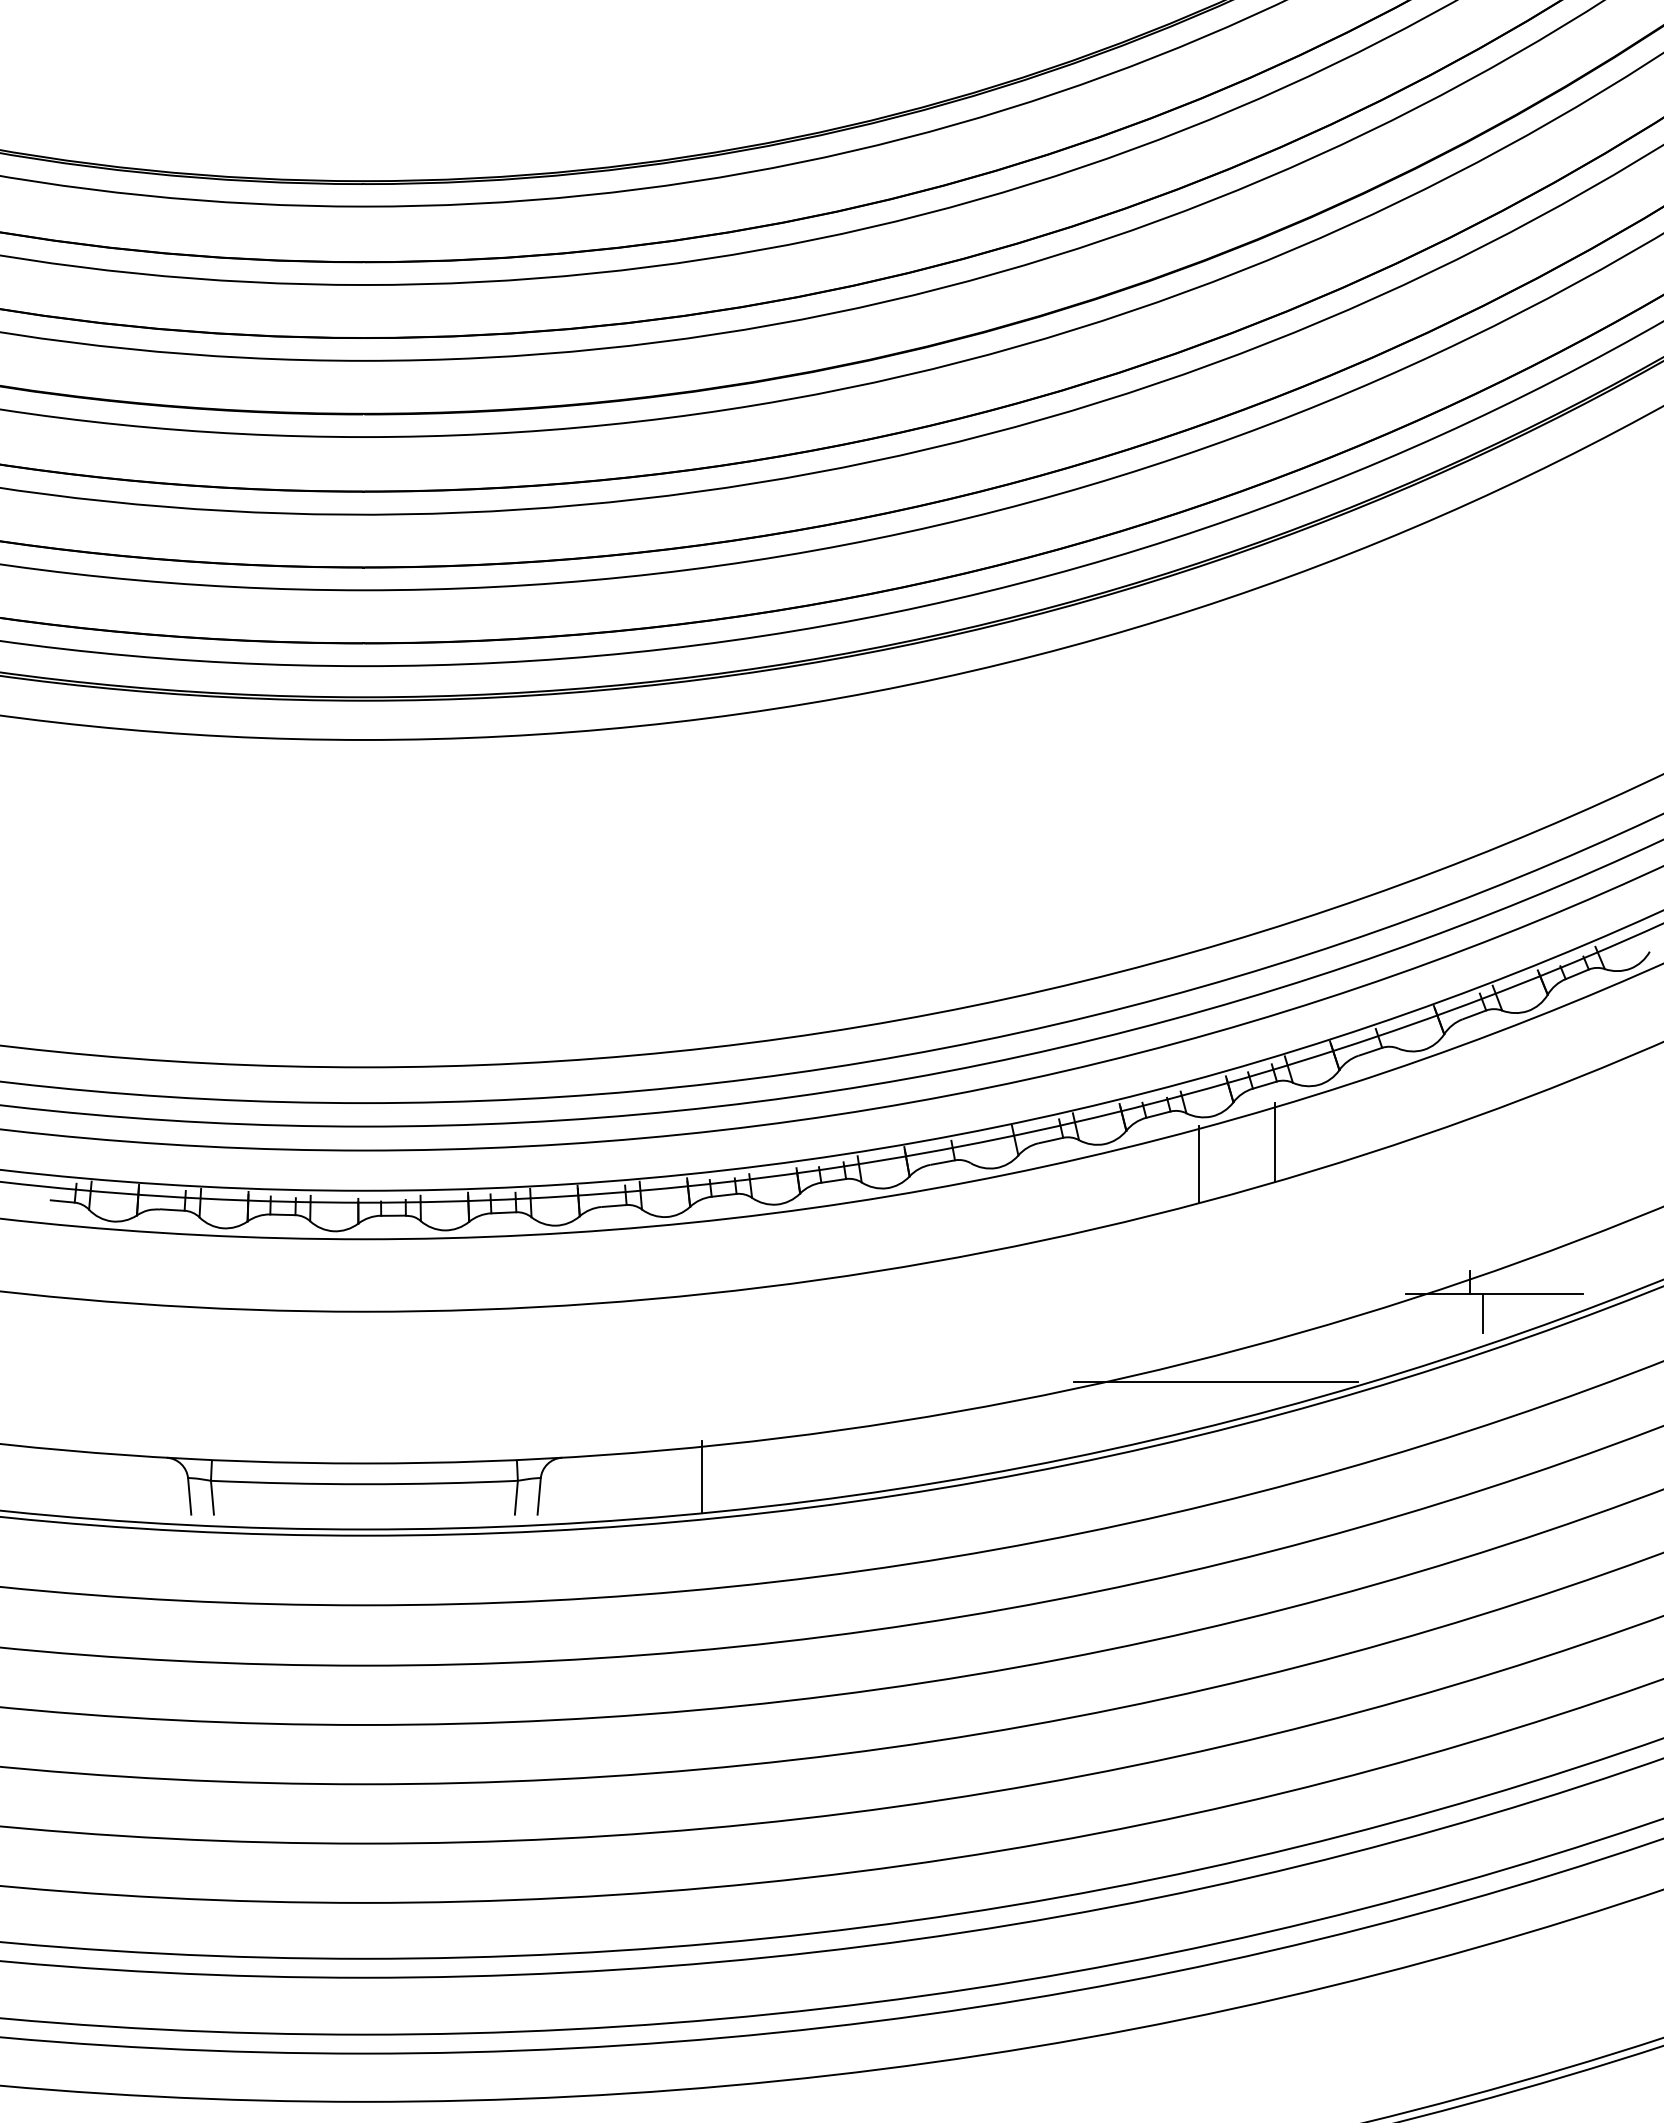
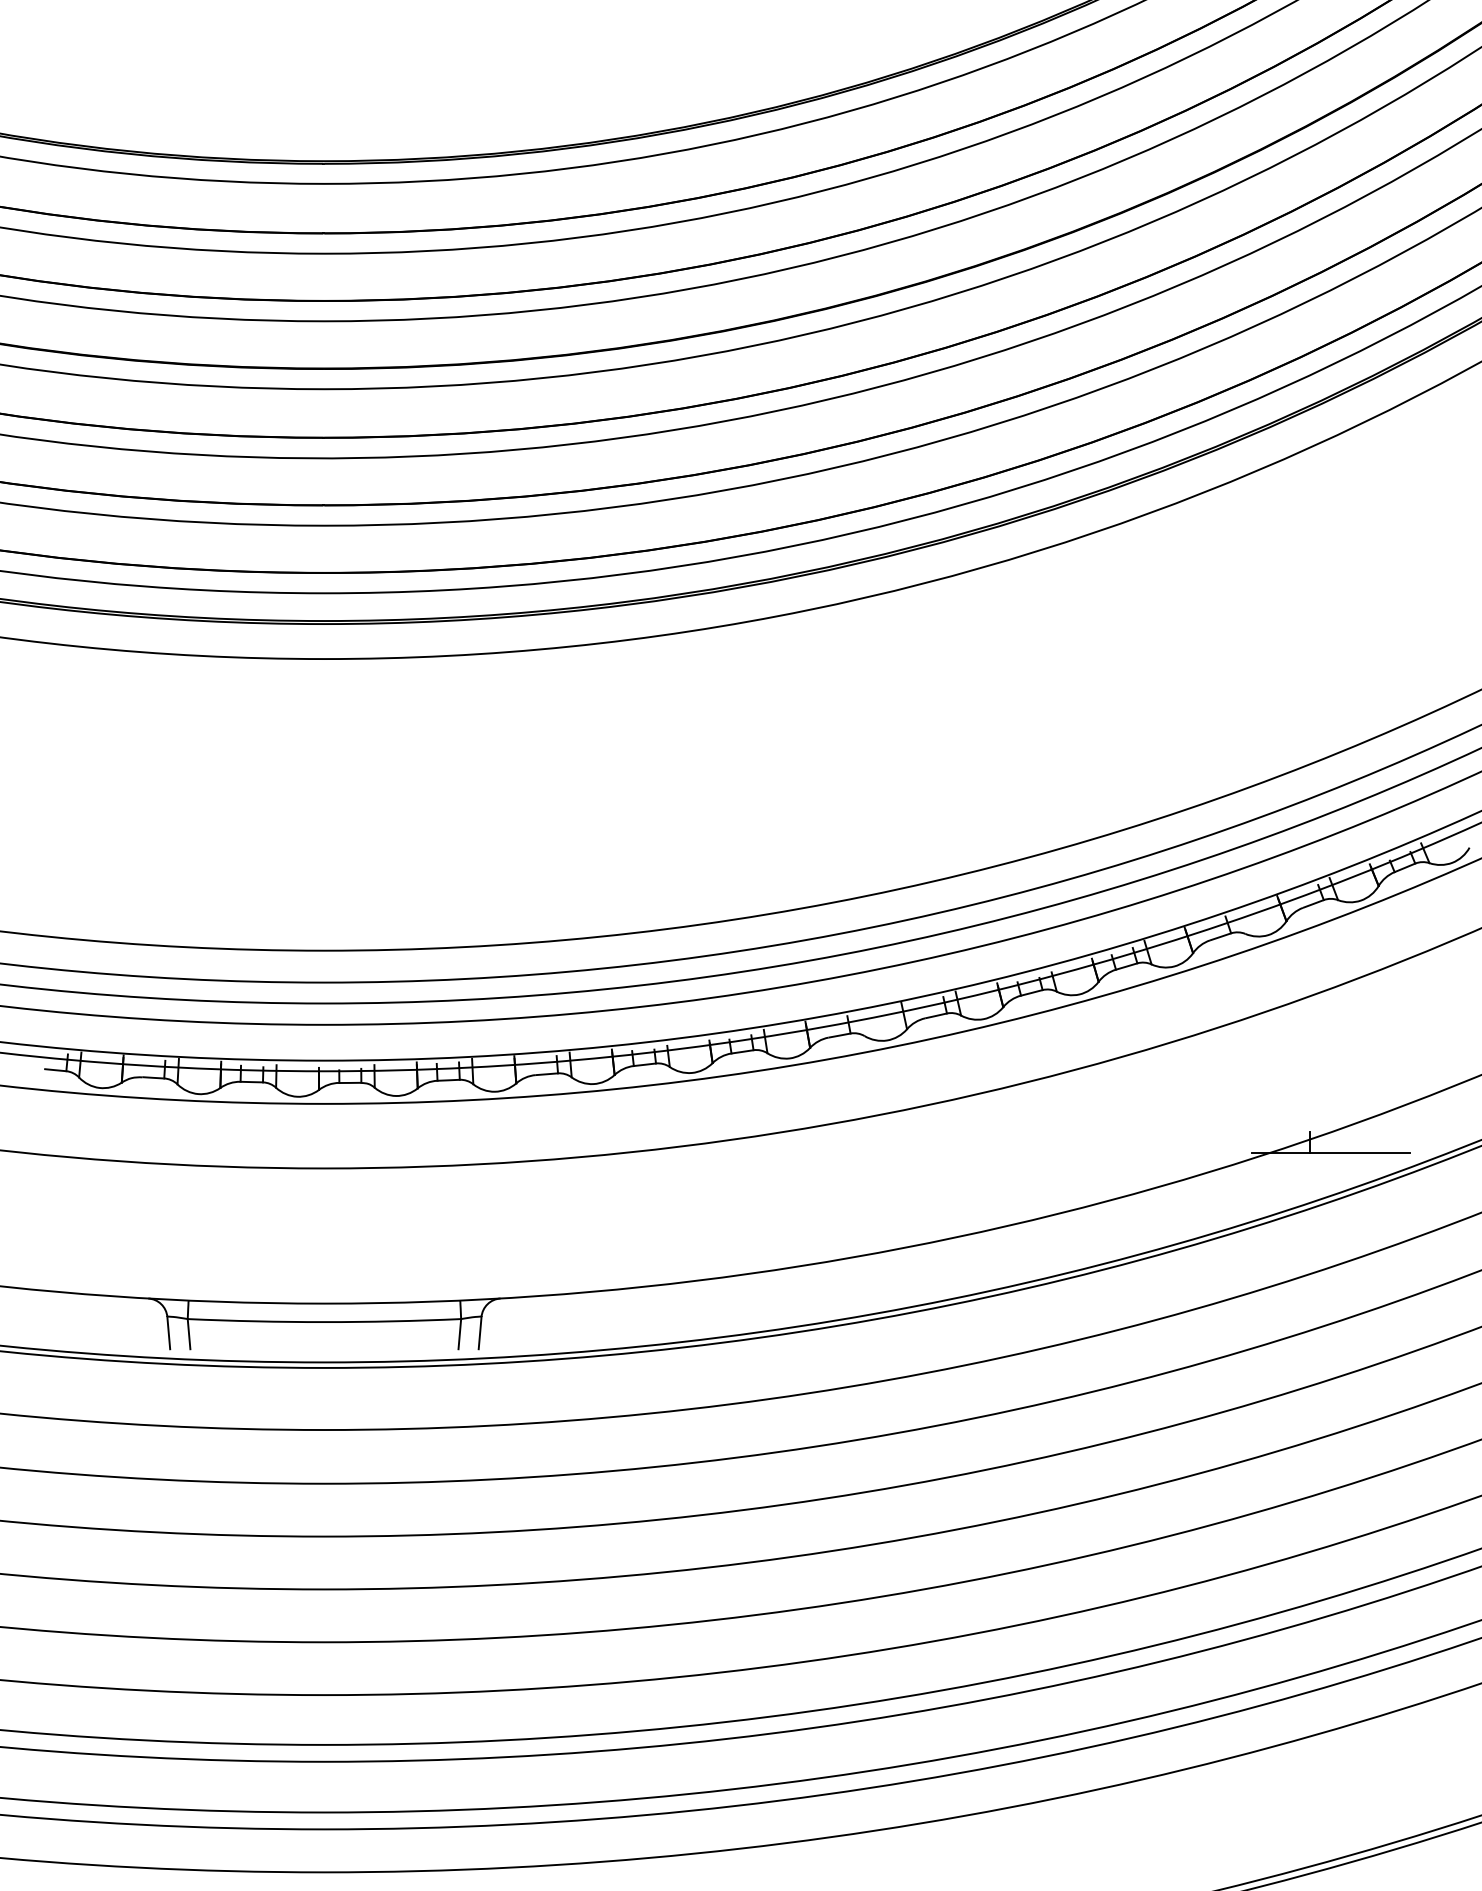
line: (1274, 1142) -> (1135, 1017), removed
line: (1198, 1164) -> (1067, 1037), removed
line: (1483, 1313) -> (1321, 1170), removed
line: (1215, 1381) -> (1082, 1230), removed
line: (701, 1476) -> (624, 1315), removed

